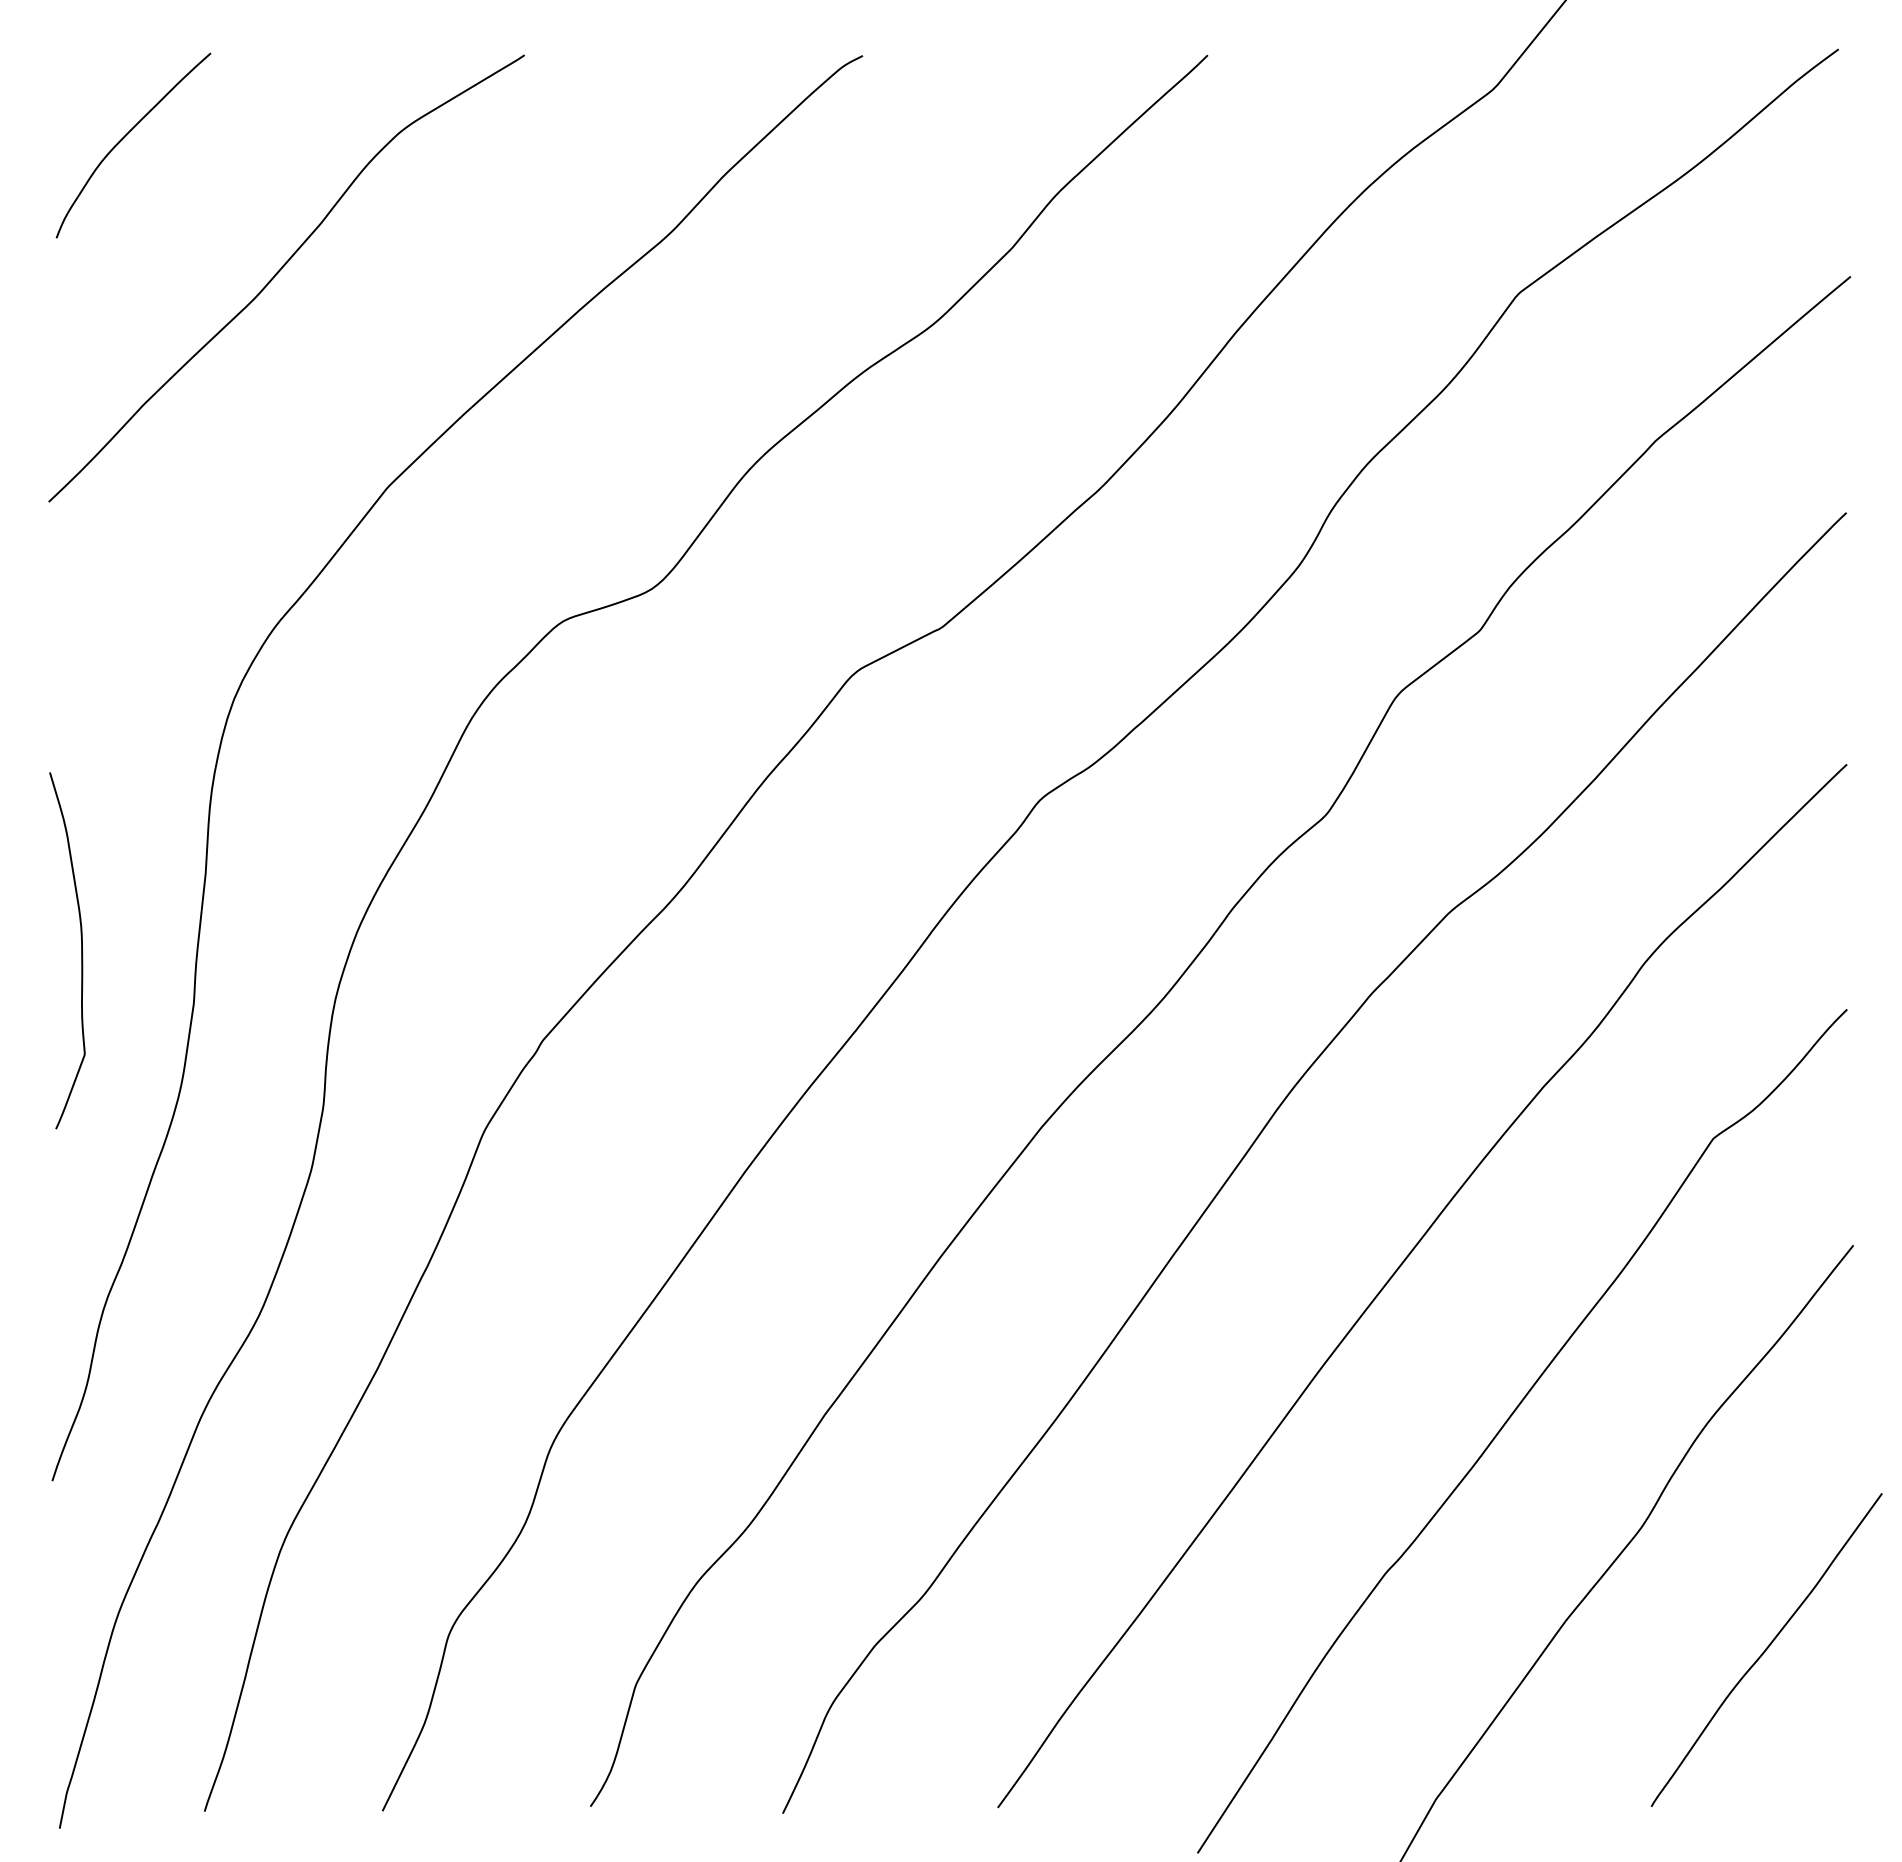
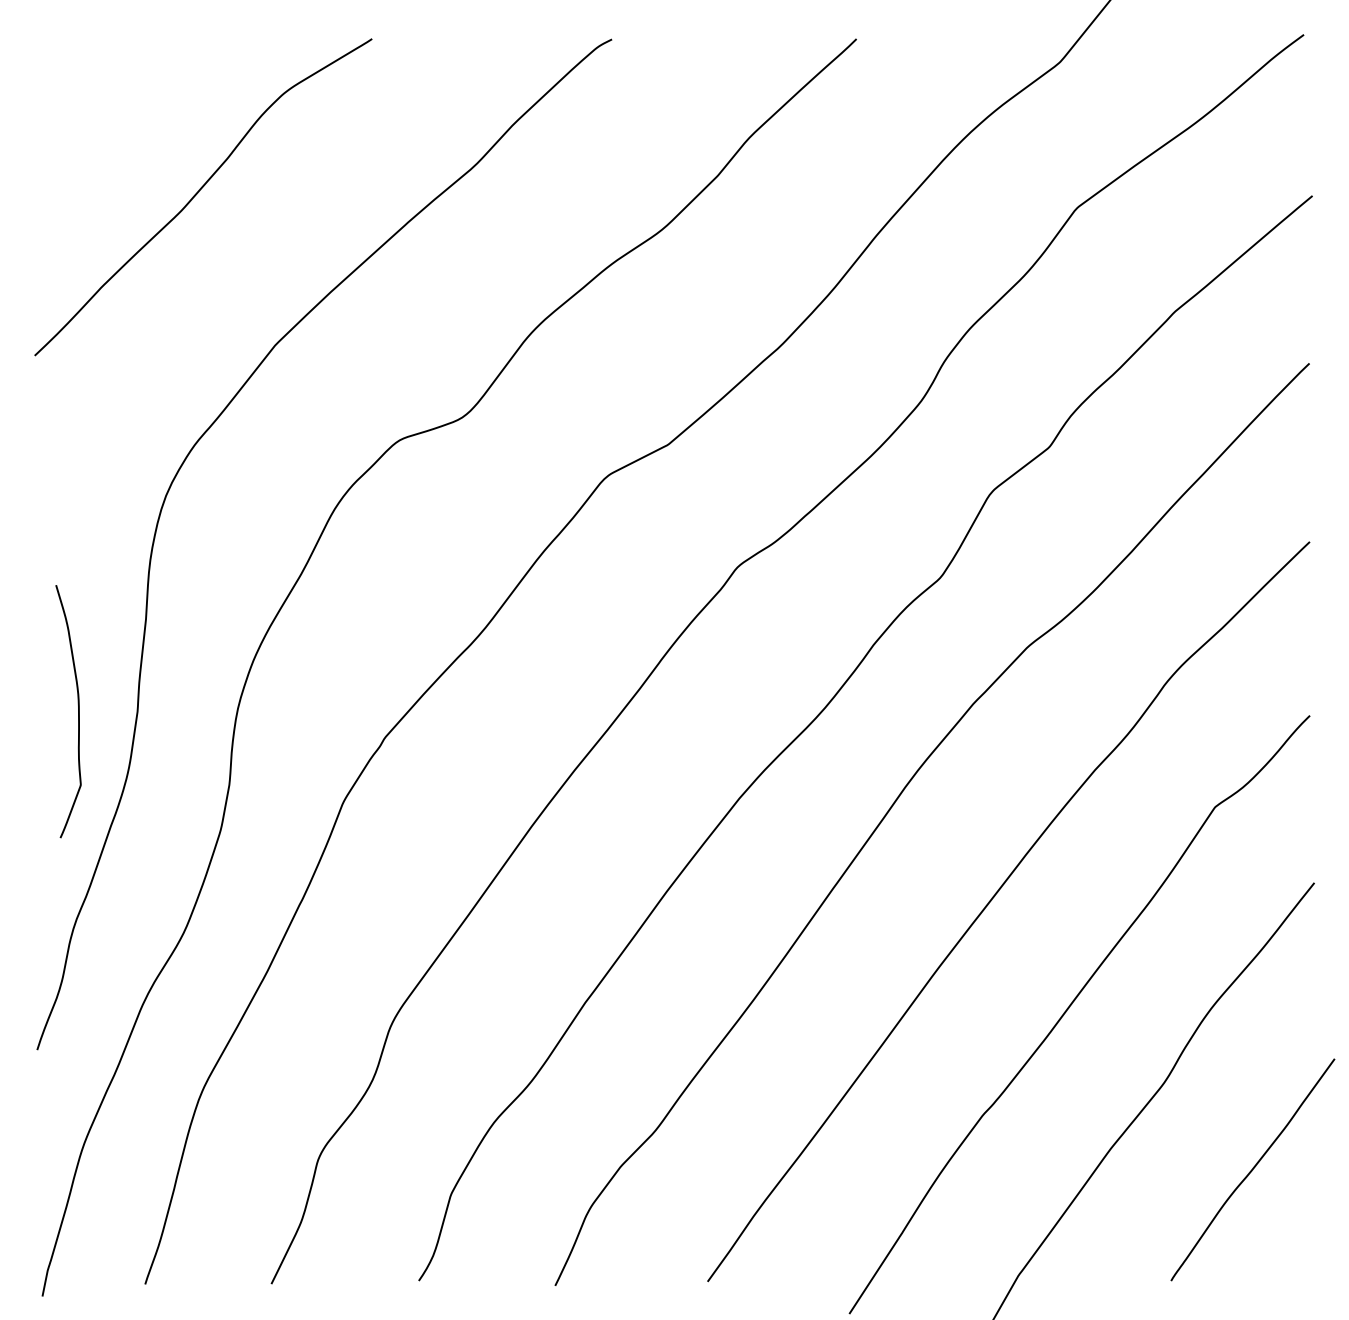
curve: (125, 137) -> (89, 97), removed
curve: (81, 950) -> (78, 711), moved

